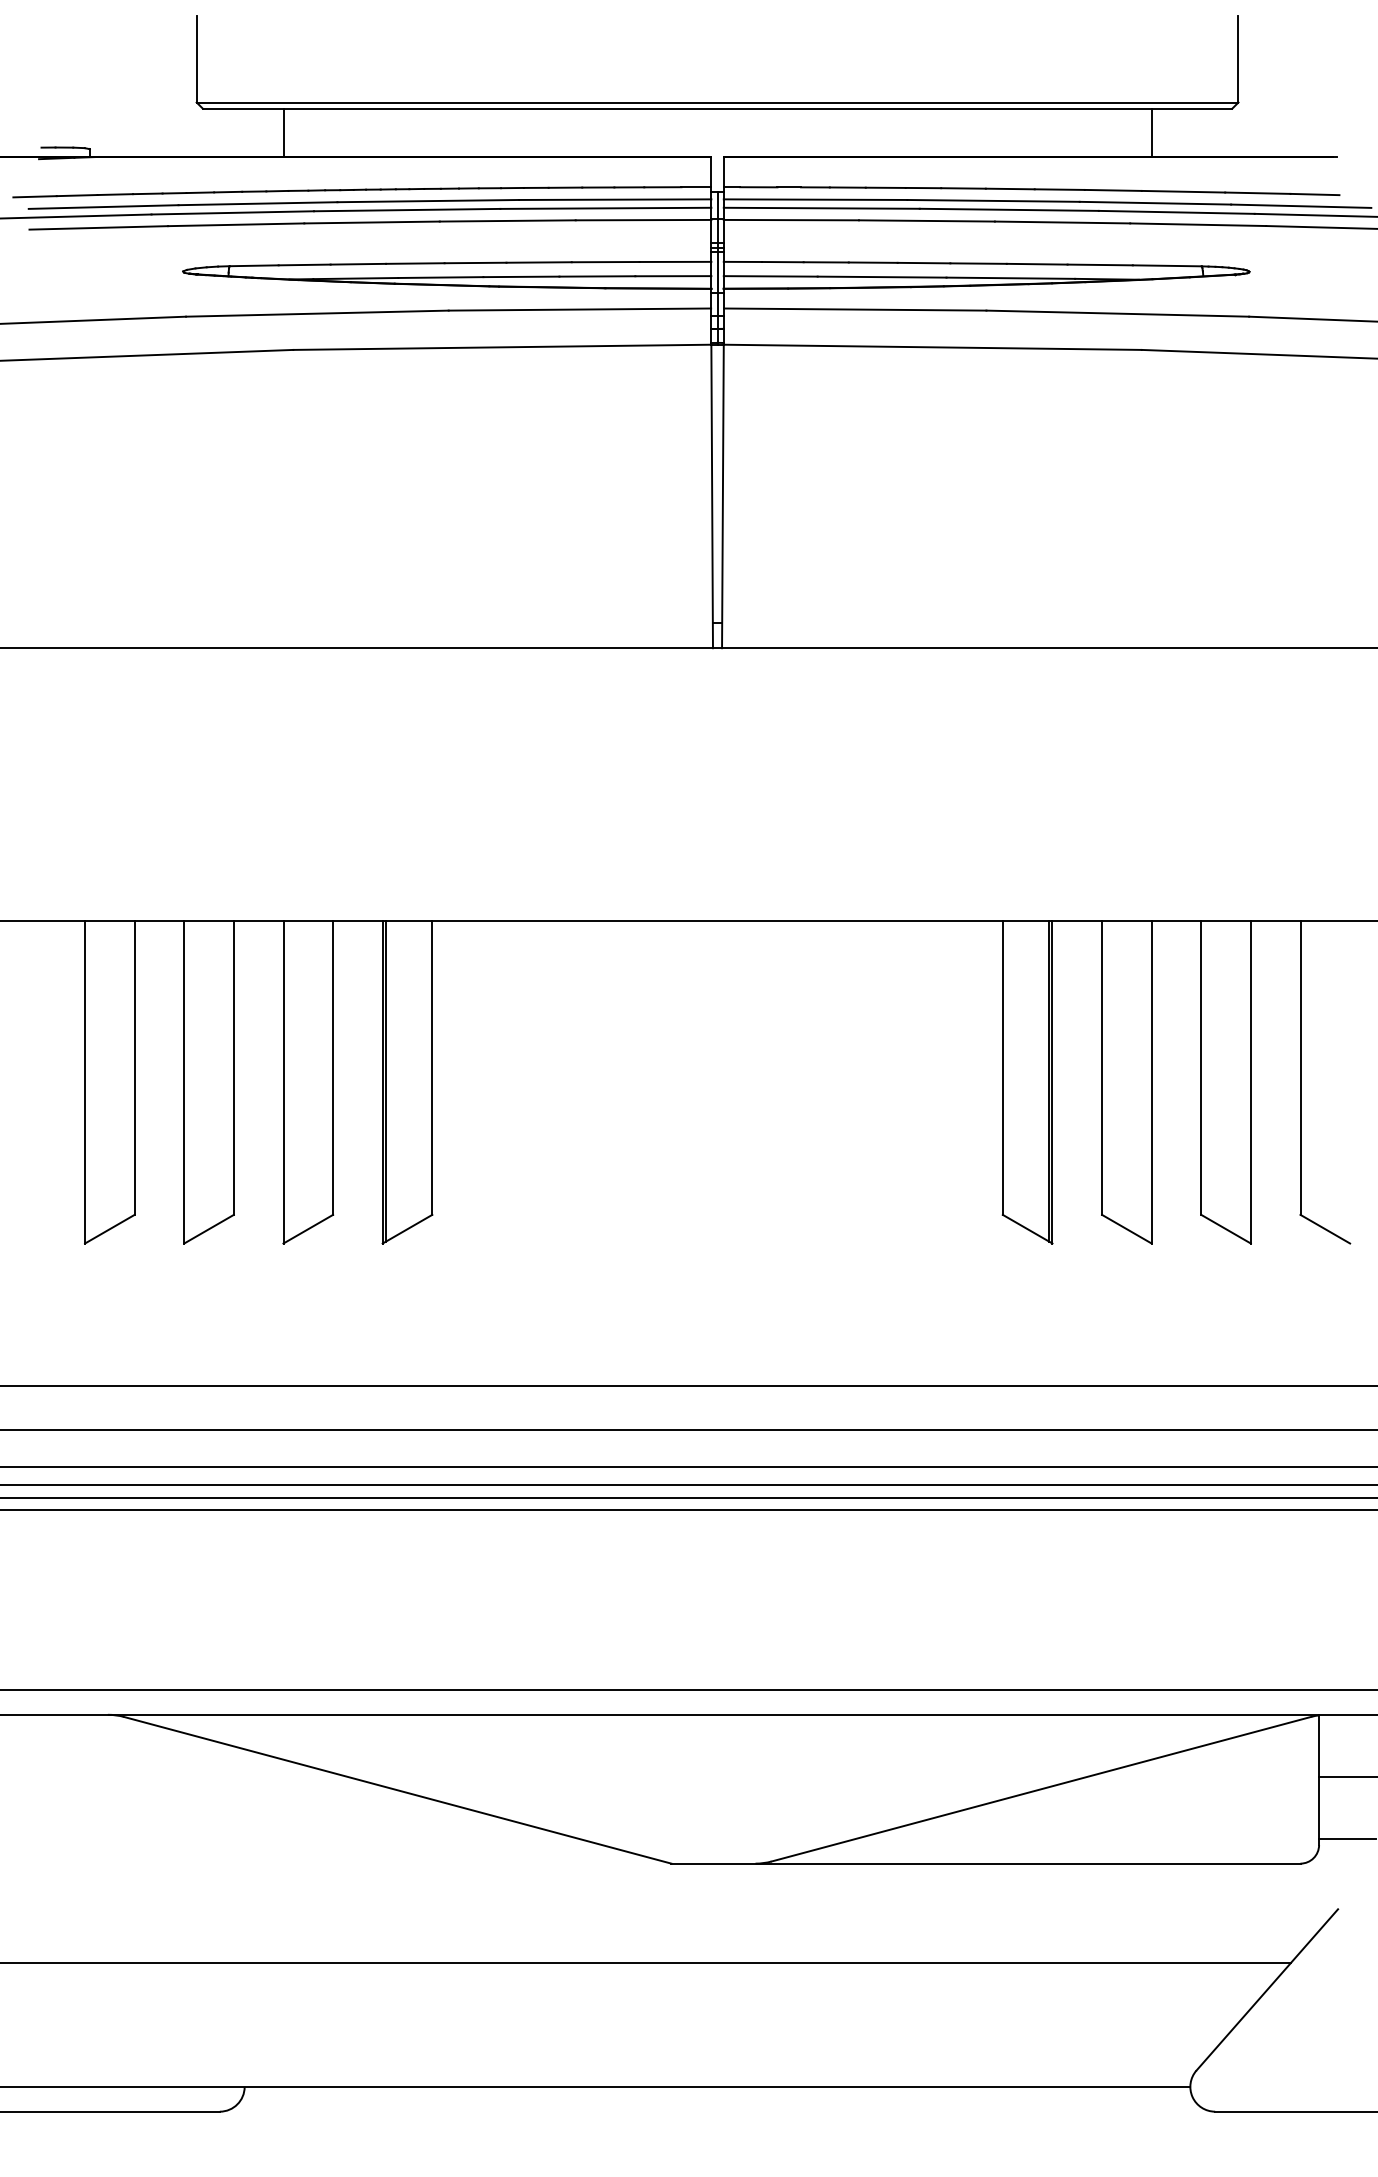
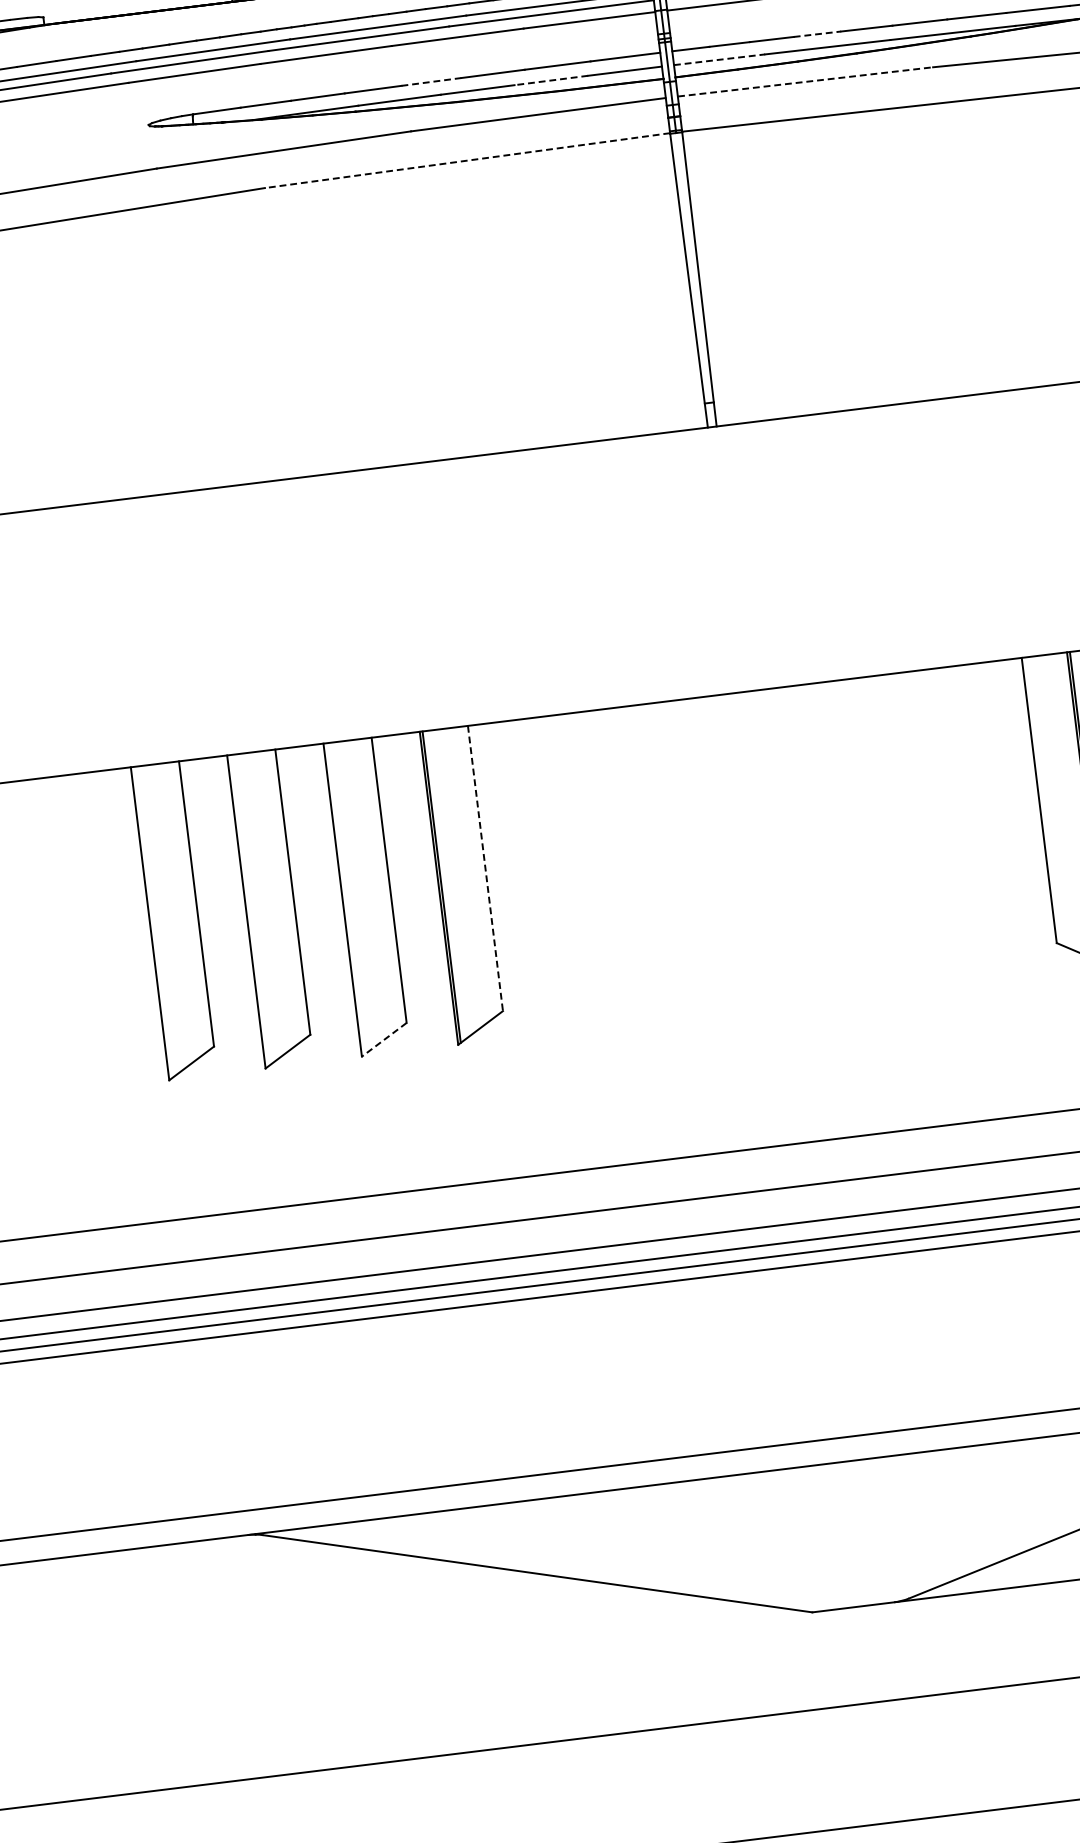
line: (475, 262) -> (431, 81), solid -> dashed
line: (873, 262) -> (817, 34), solid -> dashed
line: (597, 276) -> (551, 80), solid -> dashed
line: (770, 276) -> (719, 59), solid -> dashed
line: (855, 309) -> (805, 81), solid -> dashed
line: (501, 347) -> (466, 160), solid -> dashed
line: (432, 1067) -> (485, 868), solid -> dashed
line: (308, 1229) -> (384, 1040), solid -> dashed

